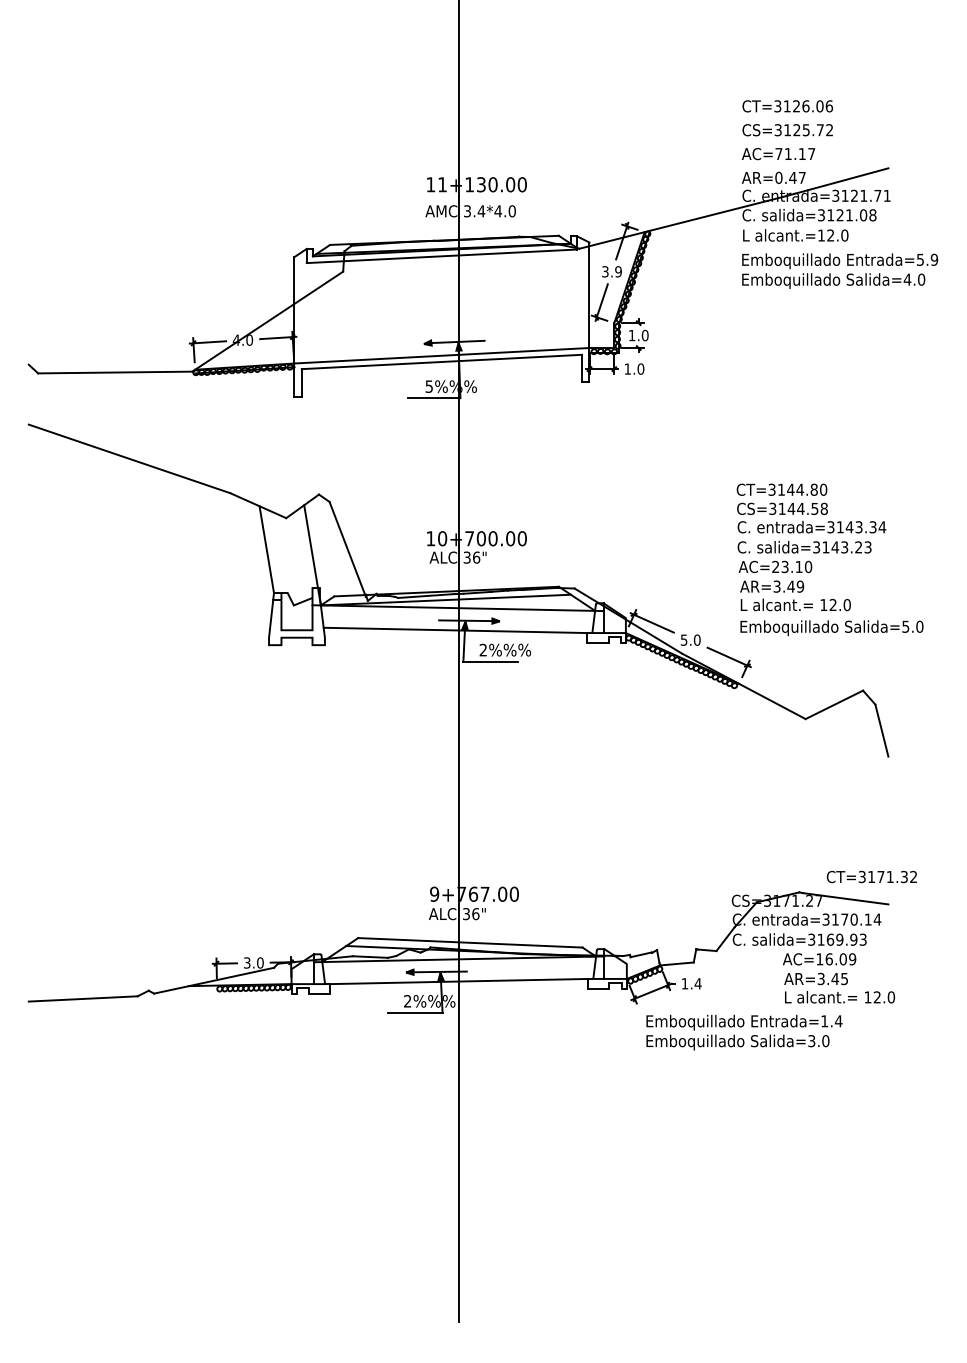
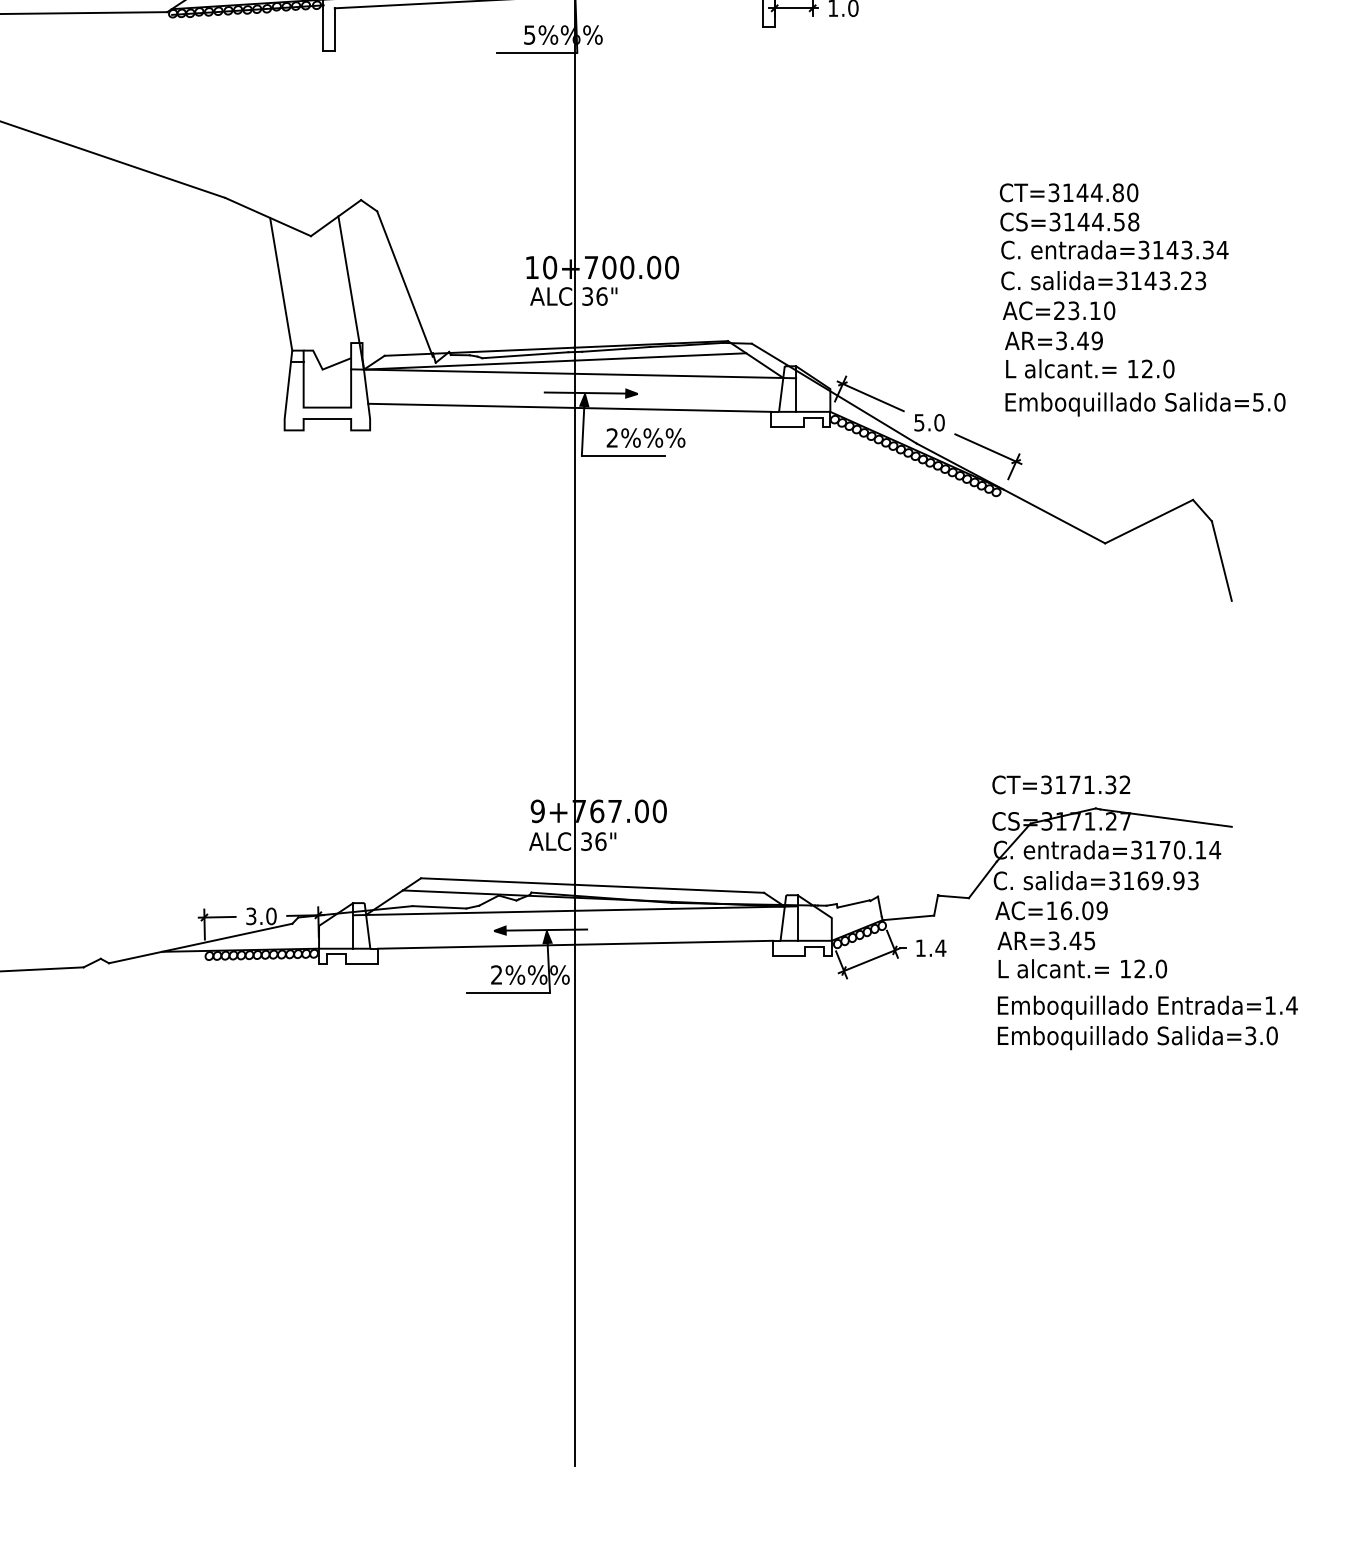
text: (871, 876) -> (1060, 784), moved
text: (838, 978) -> (1080, 940), moved
text: (744, 1032) -> (1147, 1022), moved

